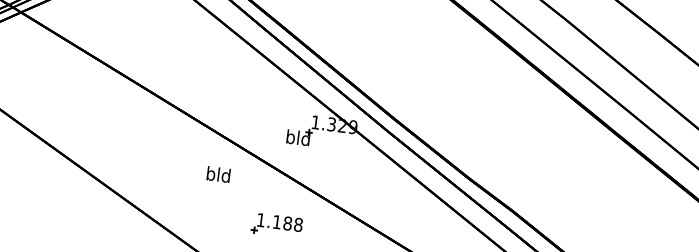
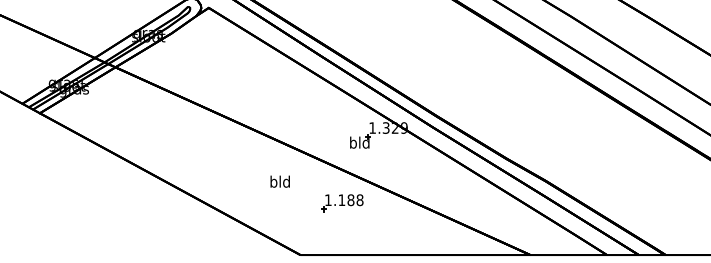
text: (217, 174) -> (279, 181), moved
part: (277, 226) -> (342, 203), moved

